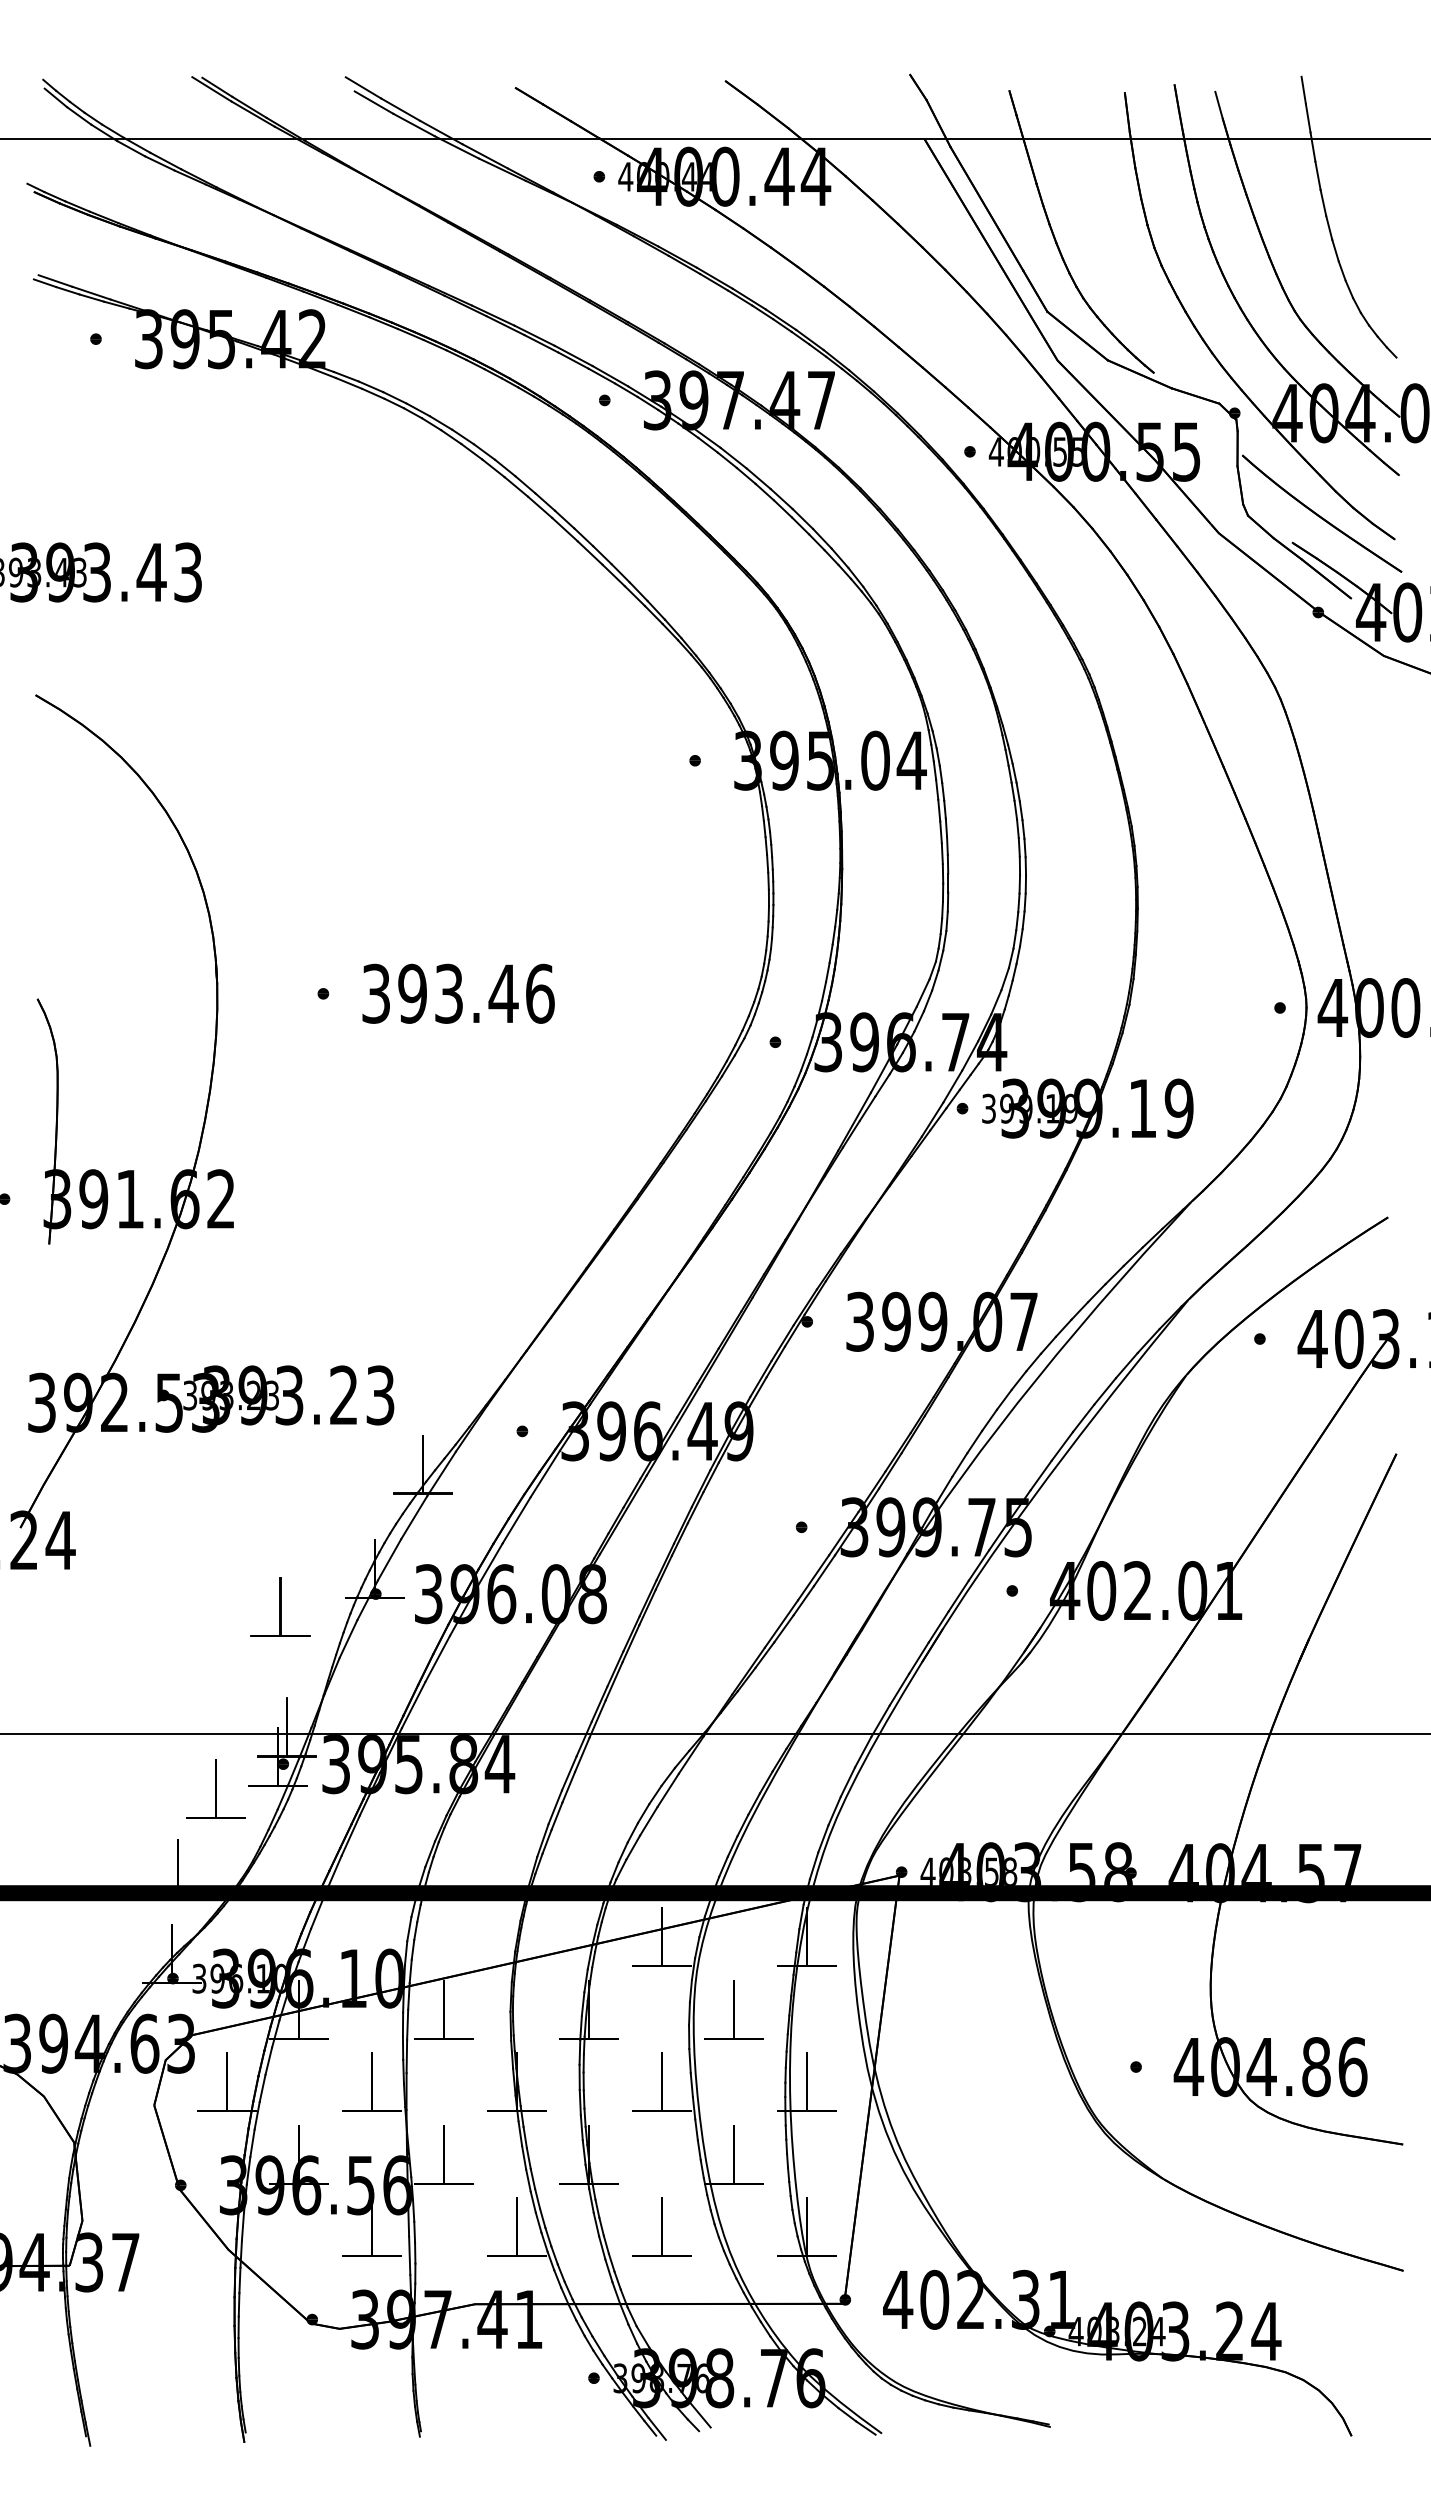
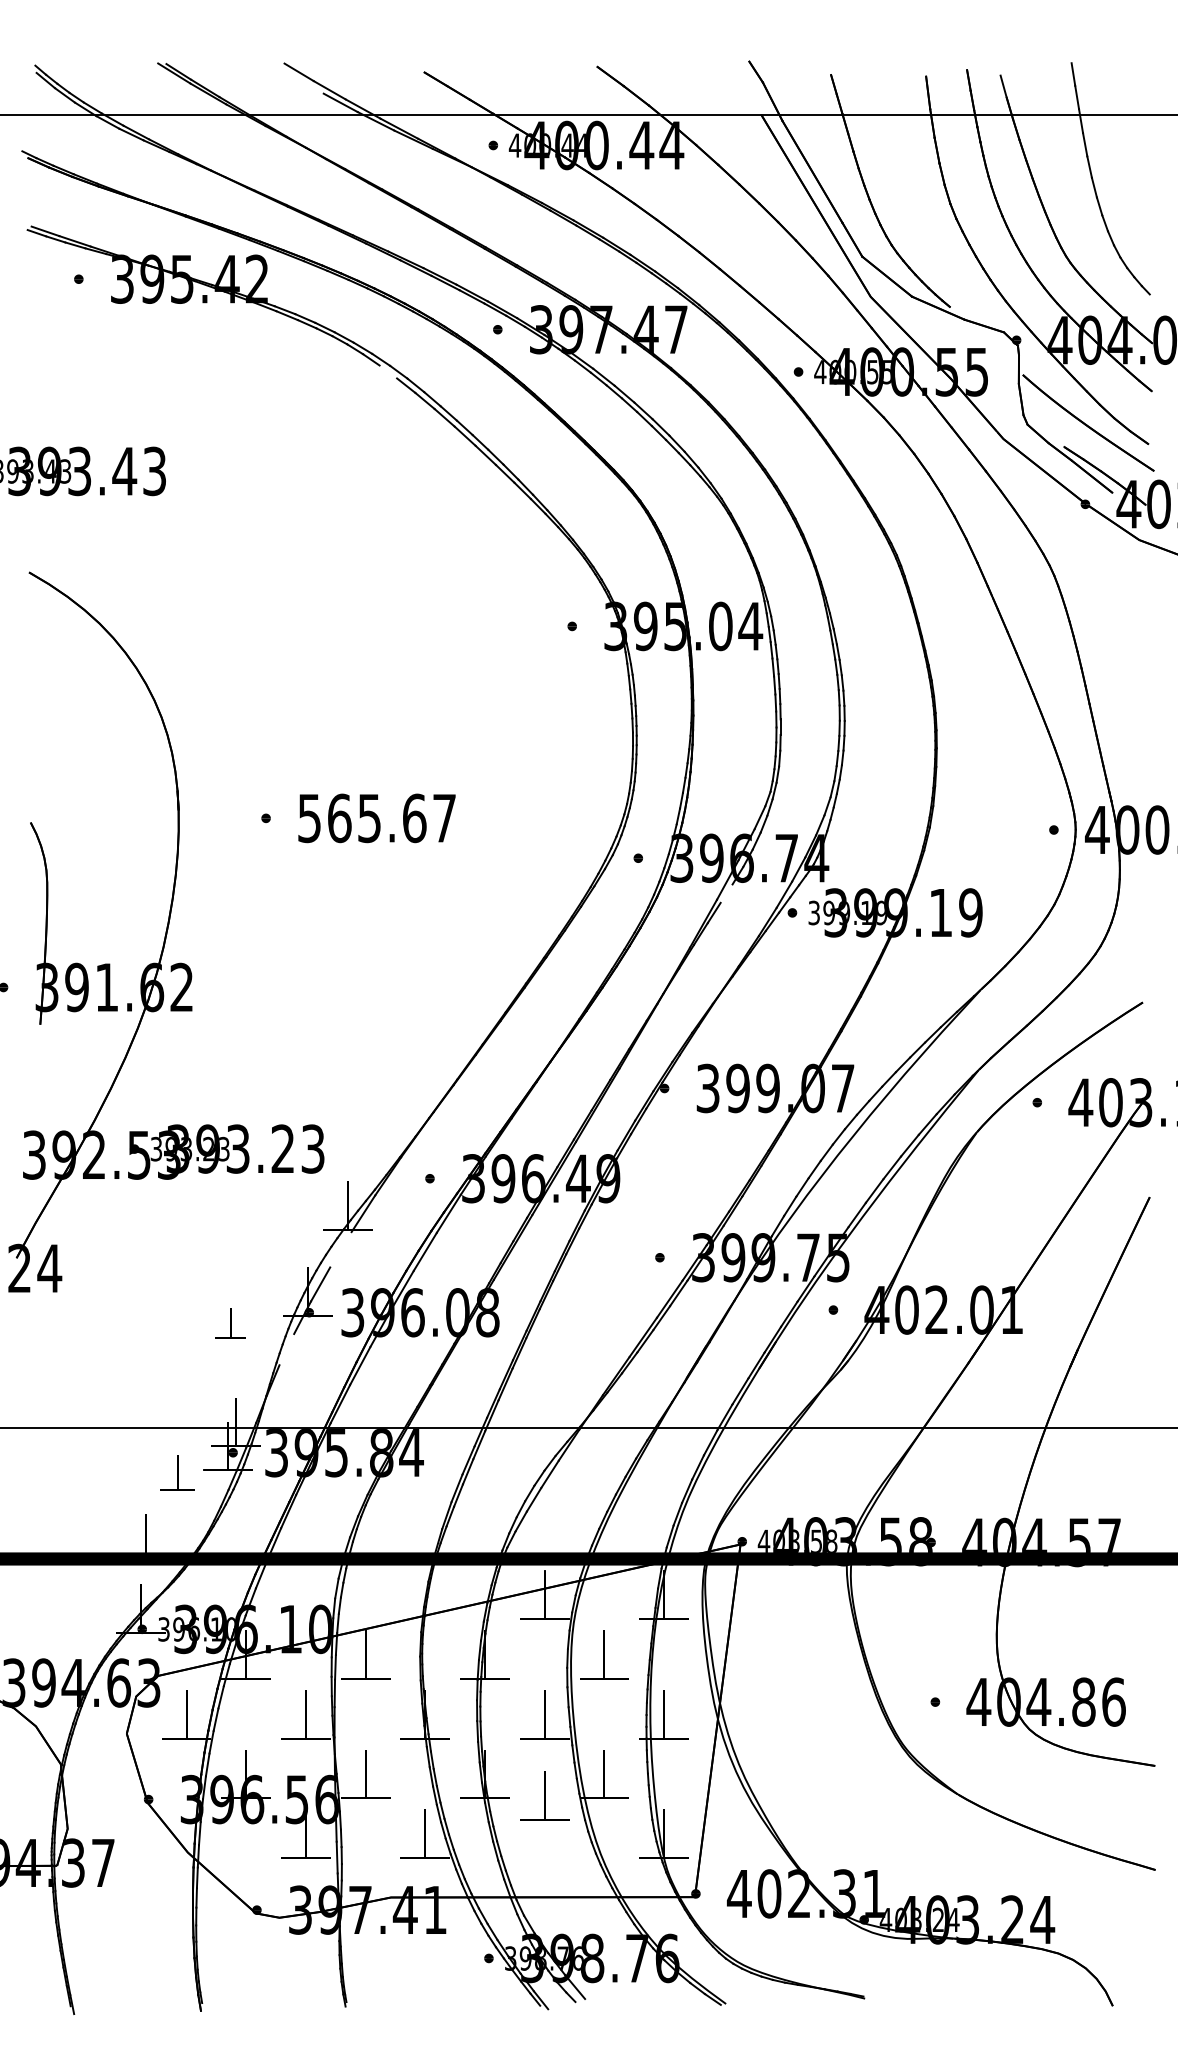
line: (373, 102) -> (307, 84), removed
line: (471, 451) -> (388, 371), removed
text: (458, 993) -> (377, 818), 393.46 -> 565.67
line: (882, 1085) -> (726, 893), removed
line: (414, 1517) -> (341, 1249), removed
part: (280, 1606) -> (230, 1322), size x0.6
line: (348, 1638) -> (286, 1349), removed
part: (215, 1788) -> (177, 1472), size x0.7
part: (661, 2226) -> (544, 1795), moved

